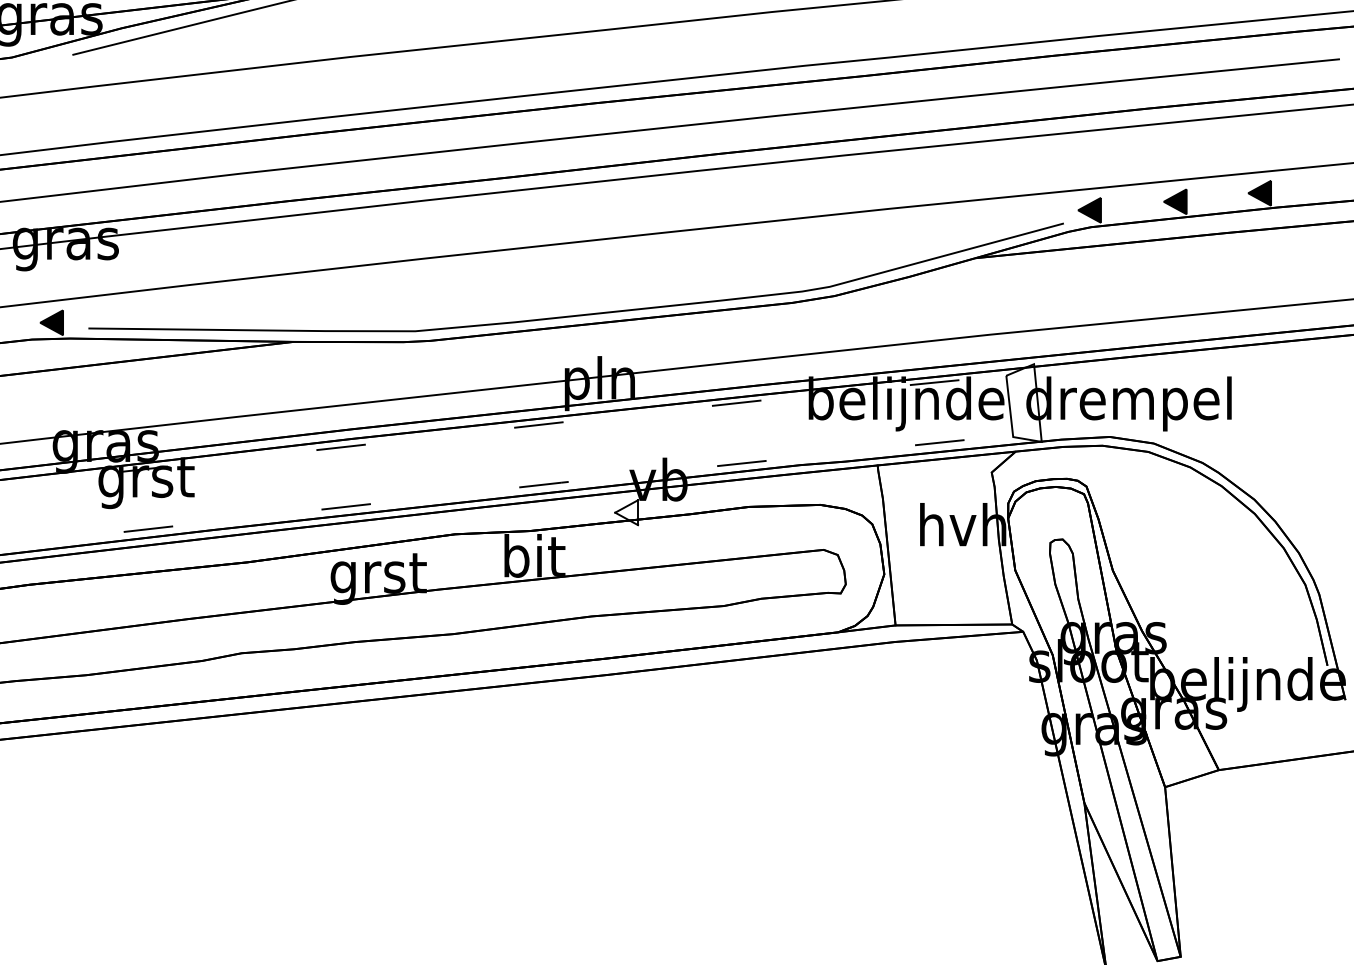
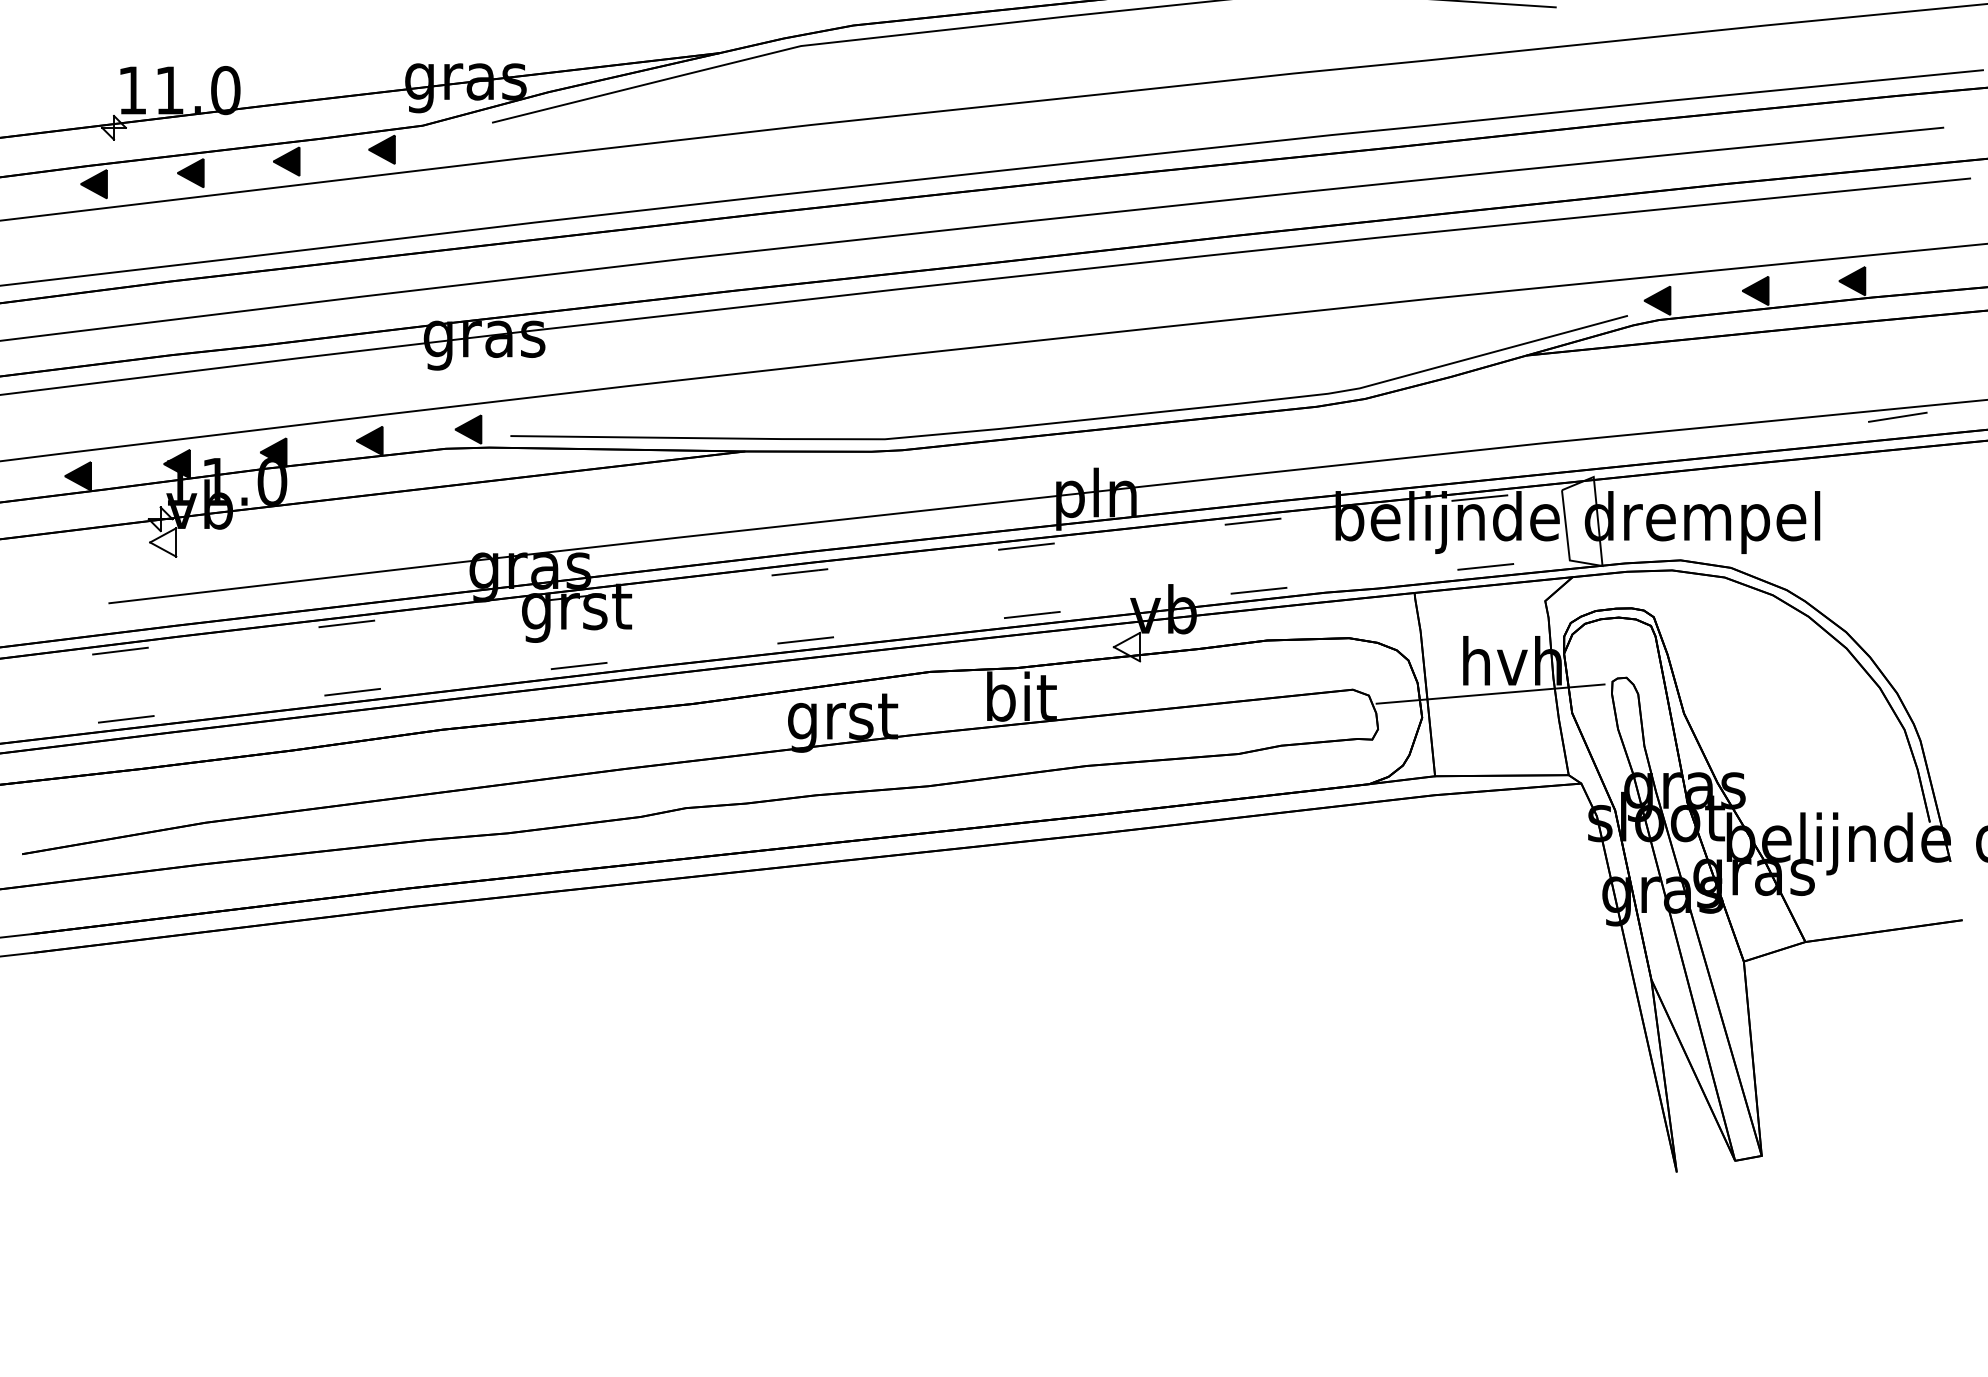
line: (1299, 311) -> (1897, 416), added
line: (943, 553) -> (1490, 693), added

